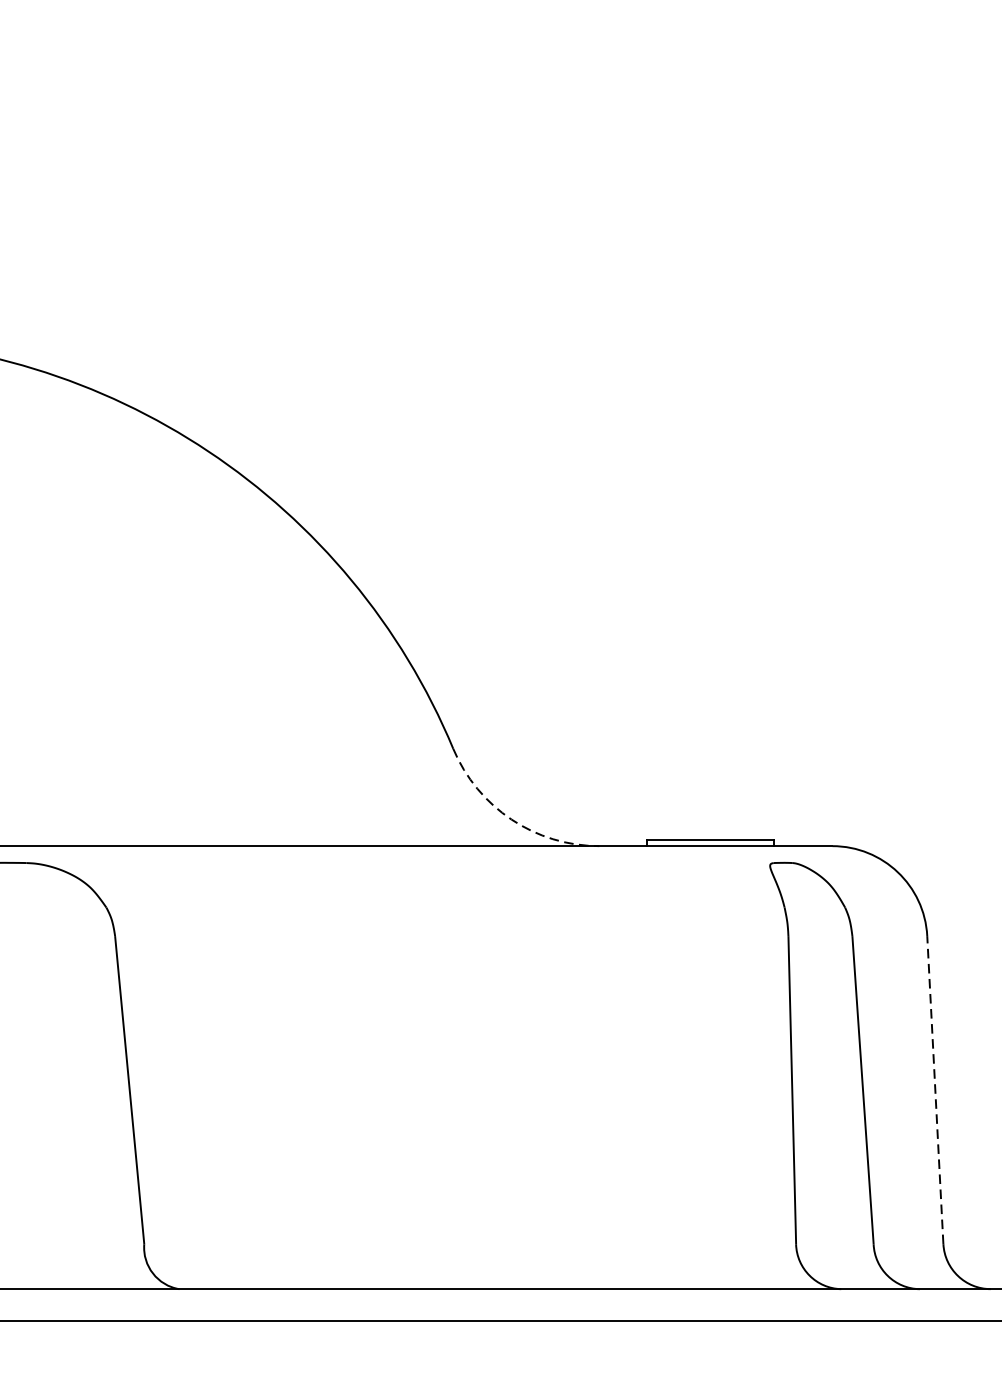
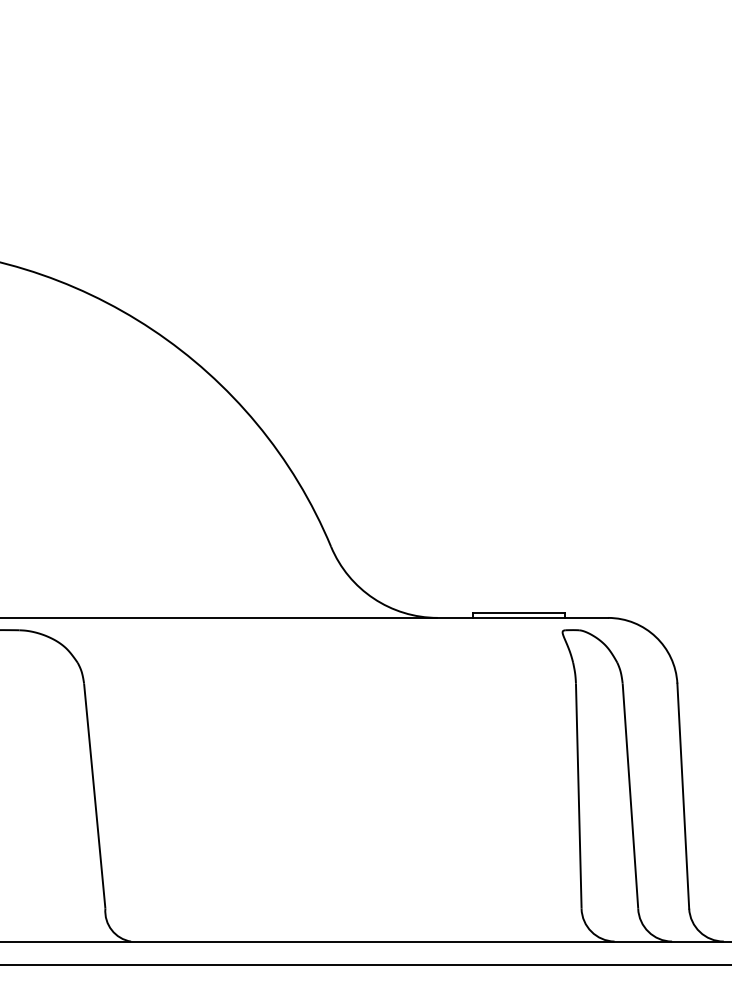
arc: (511, 819) -> (373, 598), dashed -> solid
line: (935, 1090) -> (683, 796), dashed -> solid

